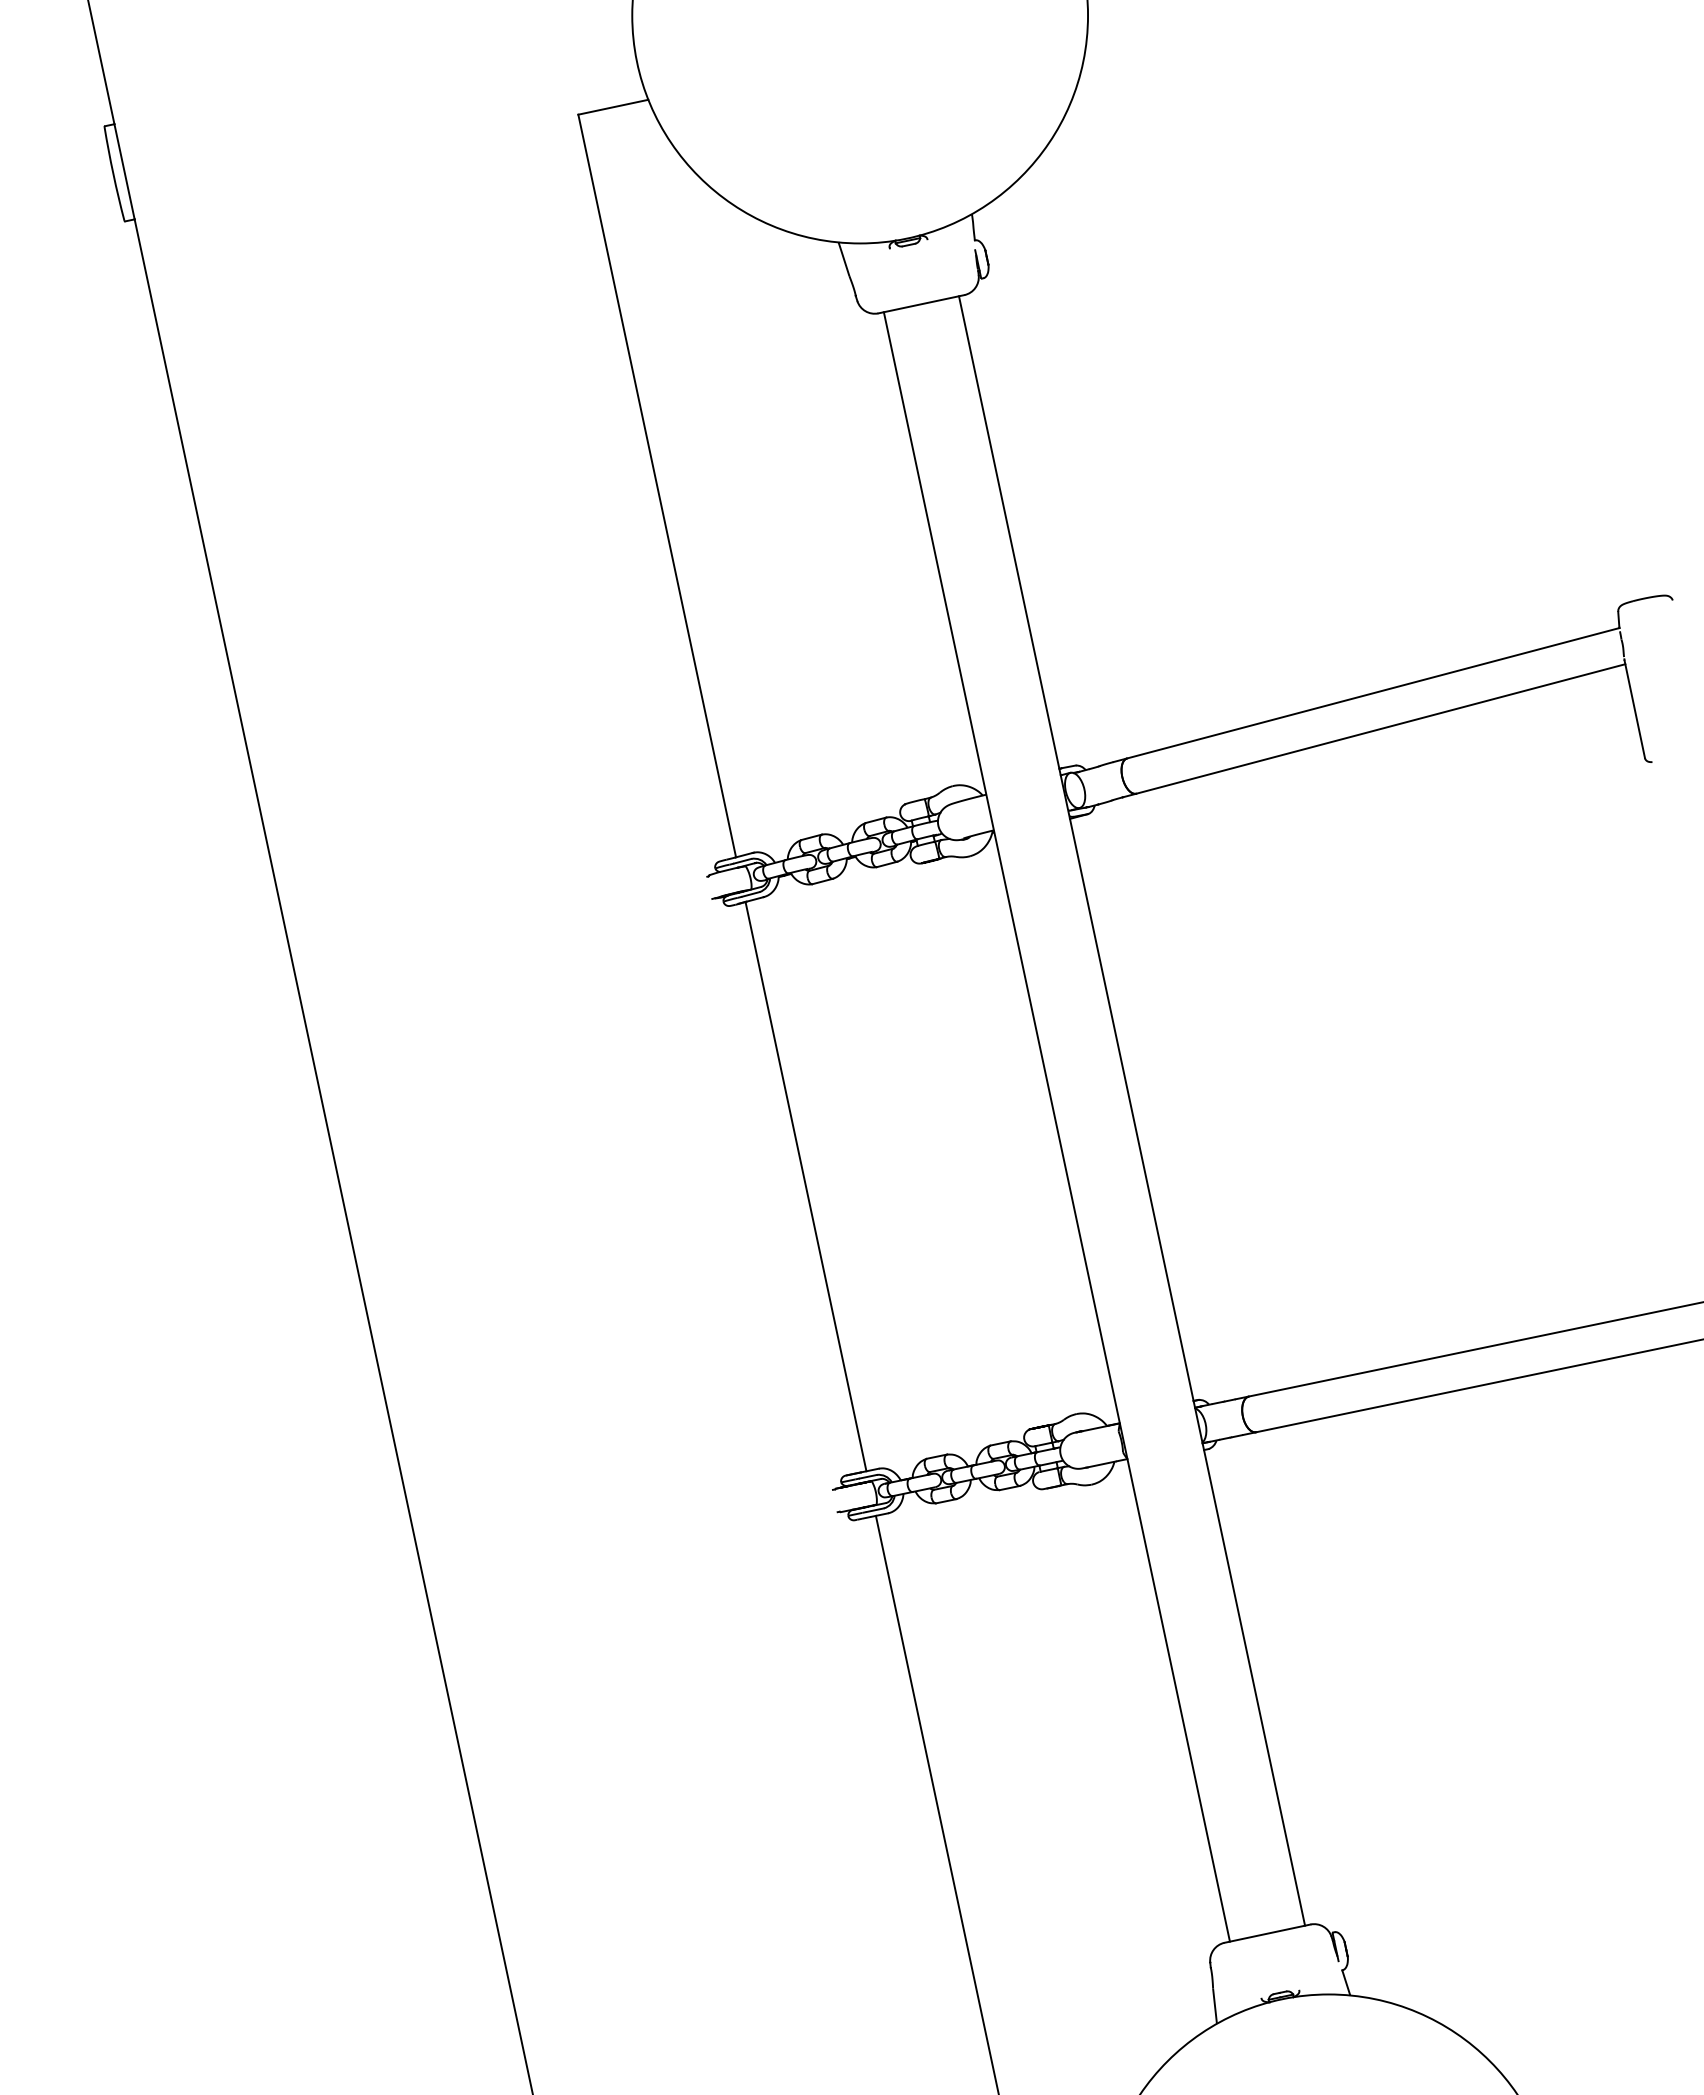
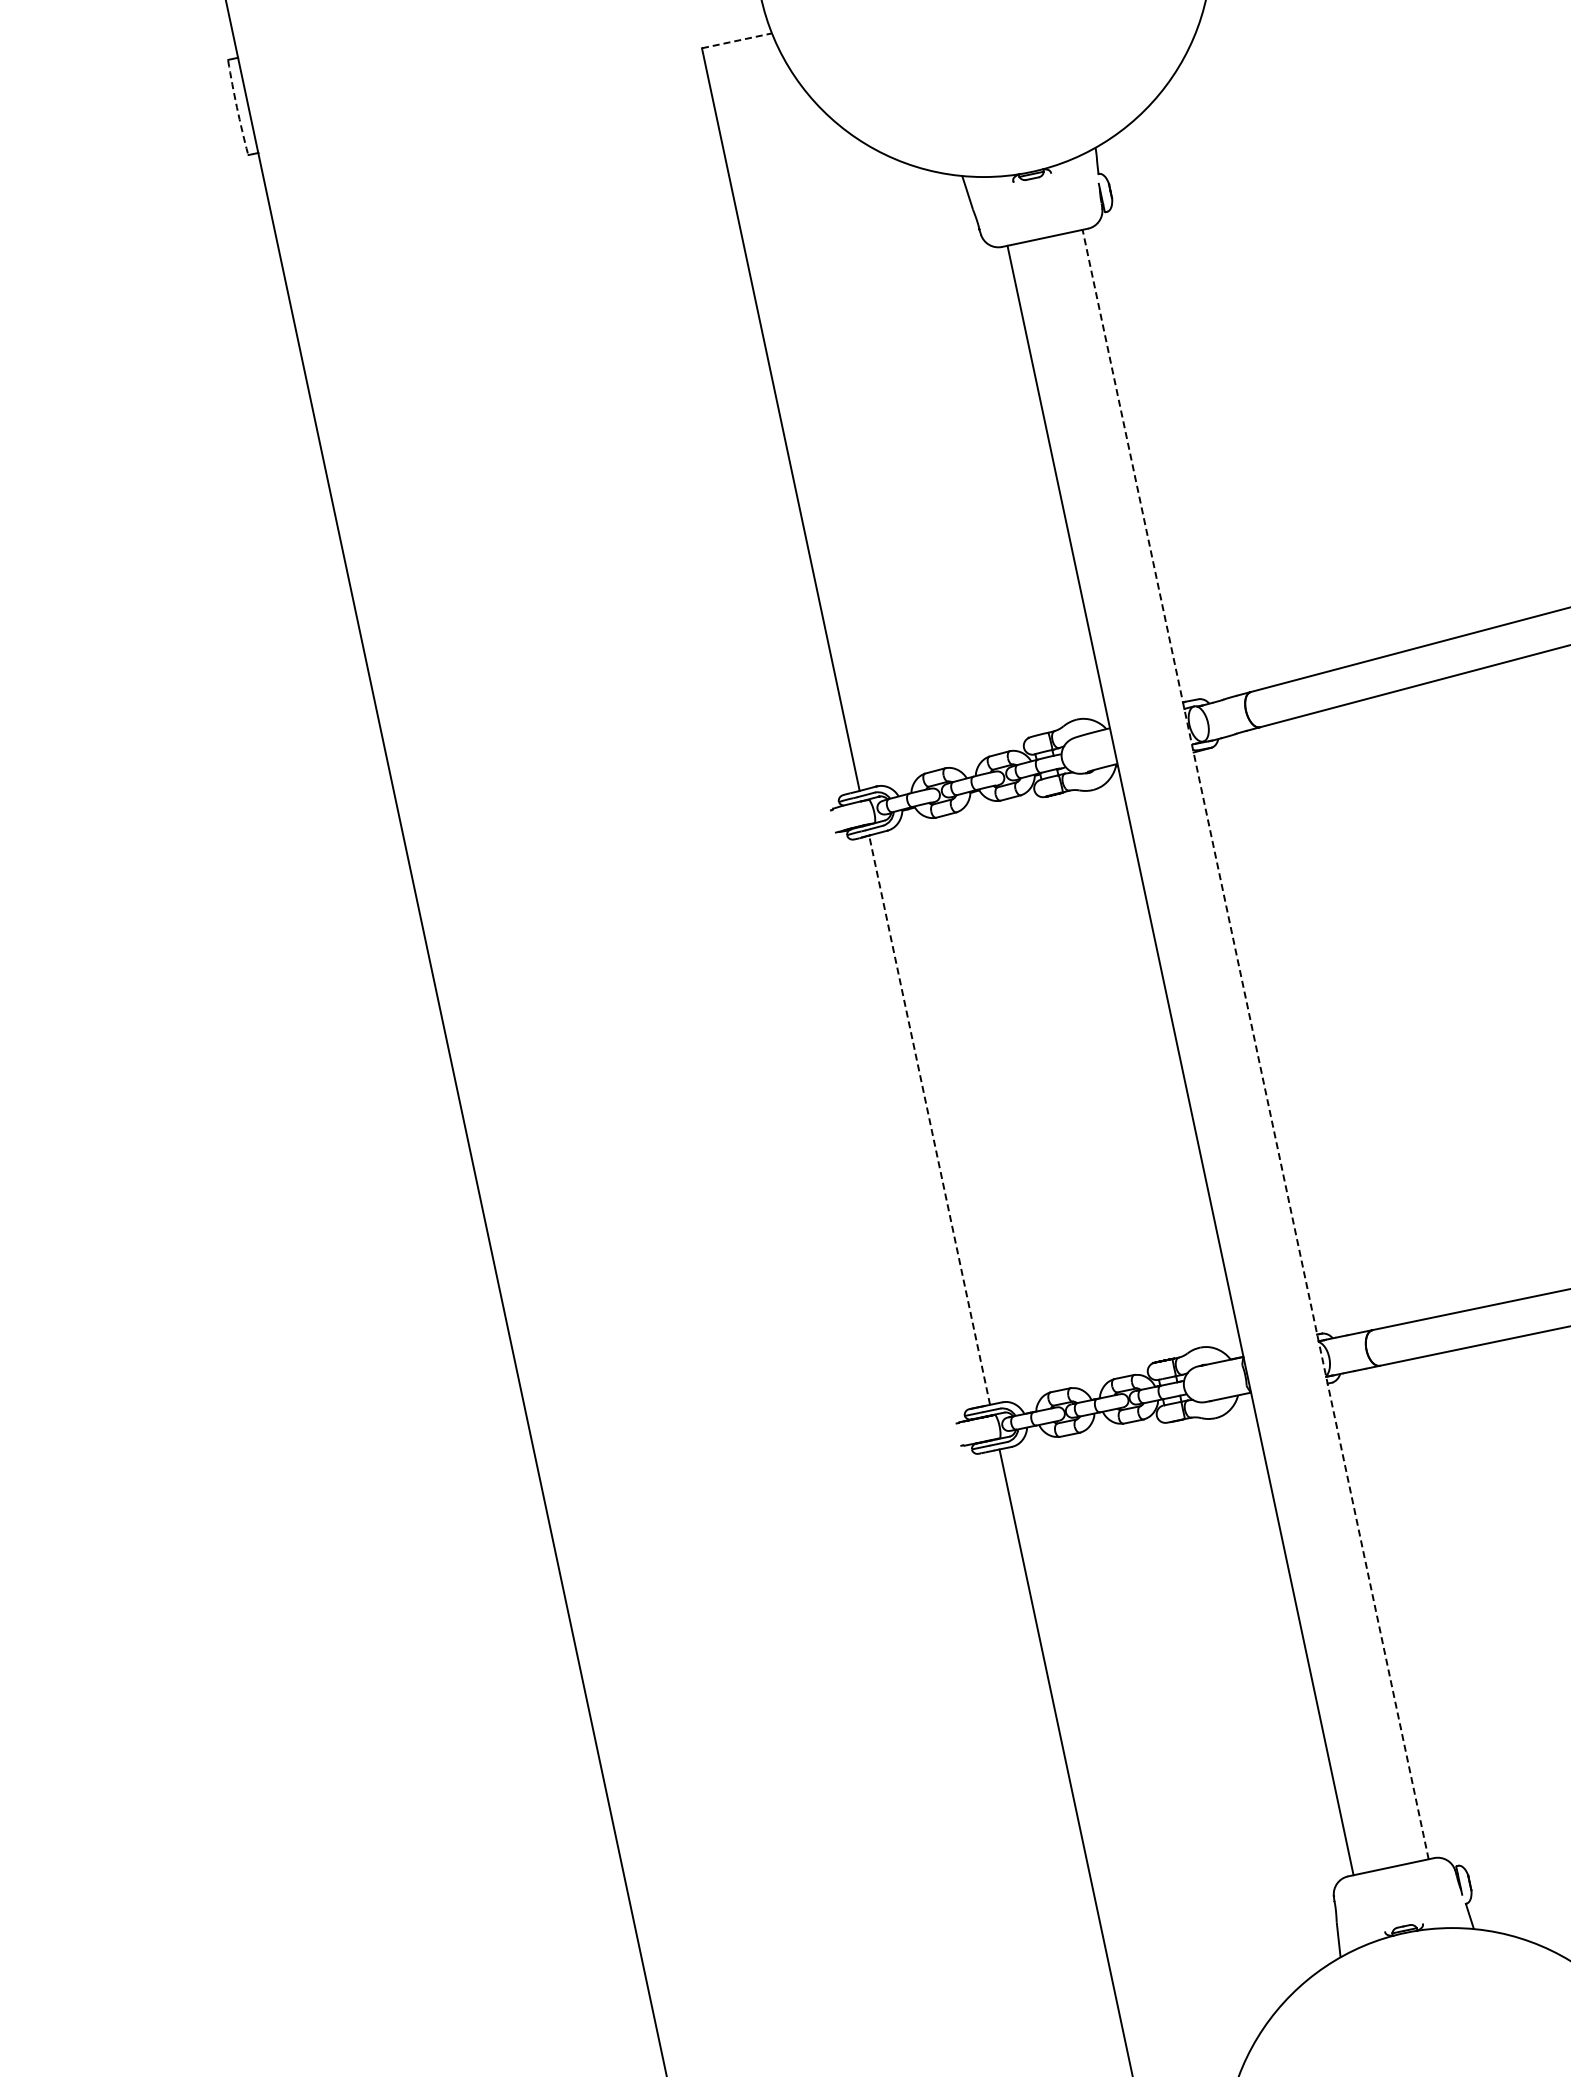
line: (613, 107) -> (737, 41), solid -> dashed
arc: (113, 174) -> (237, 108), solid -> dashed
line: (1132, 1110) -> (1256, 1044), solid -> dashed
line: (805, 1186) -> (929, 1120), solid -> dashed

